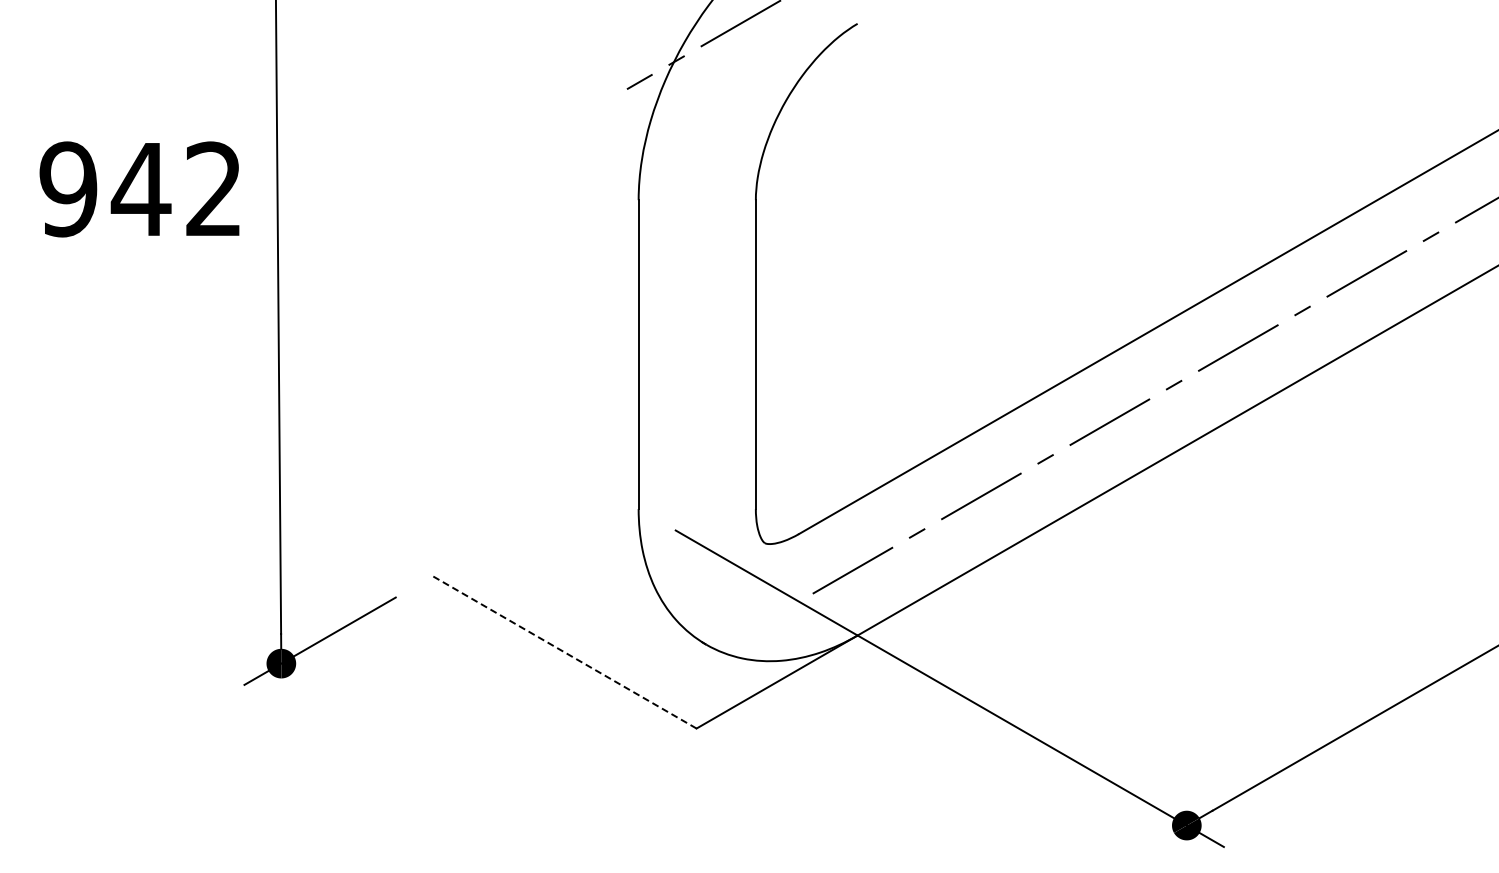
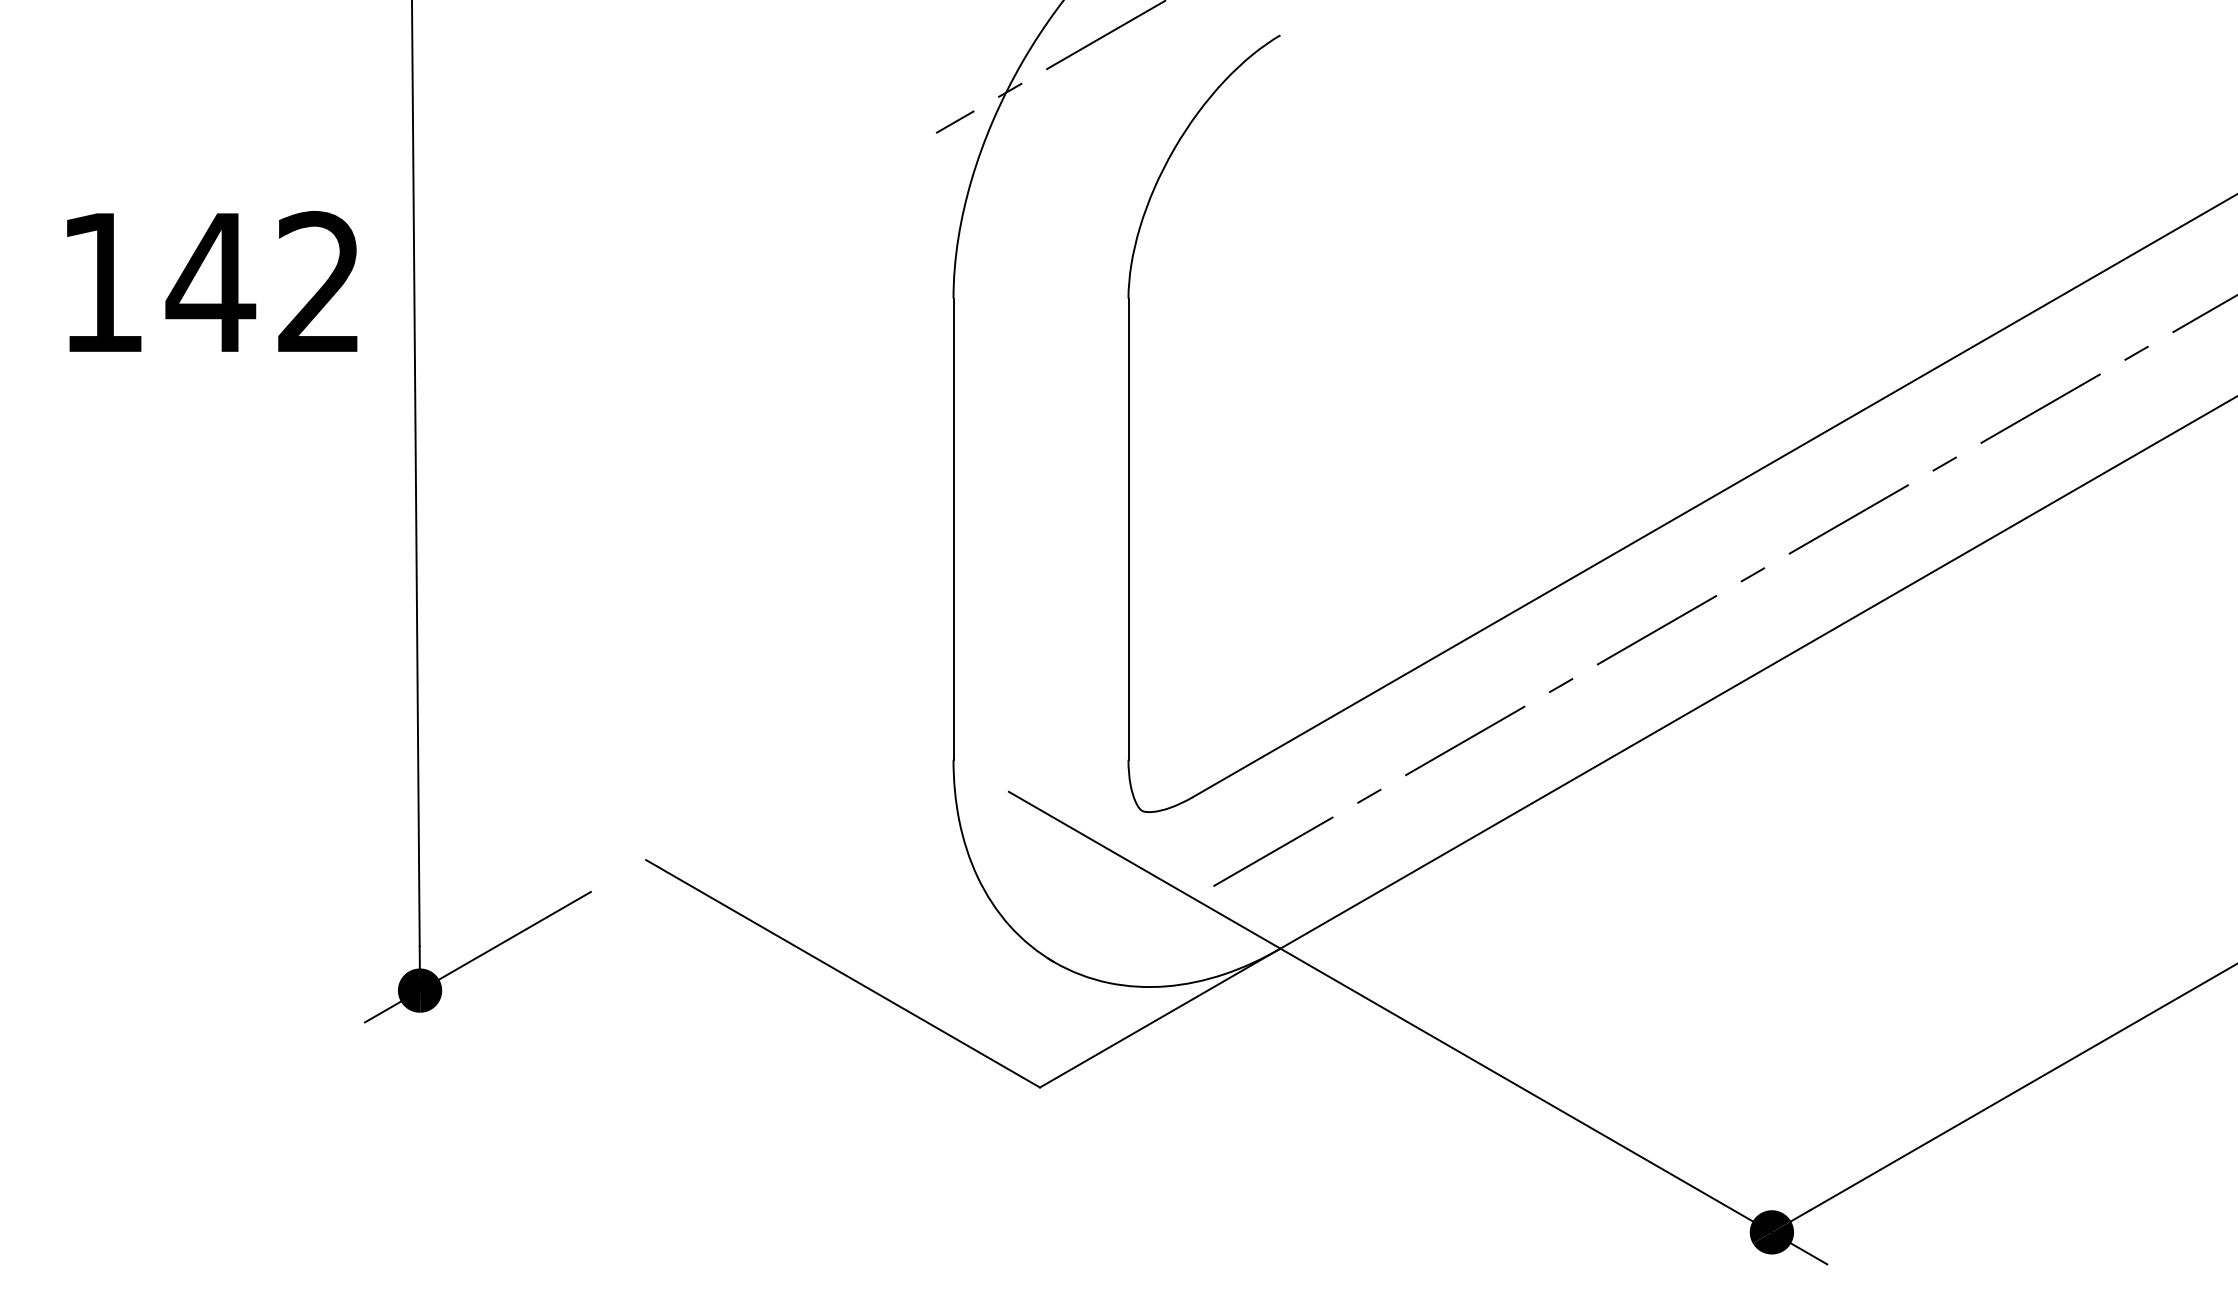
text: (68, 189) -> (102, 282), 942 -> 142
line: (564, 652) -> (842, 973), dashed -> solid

